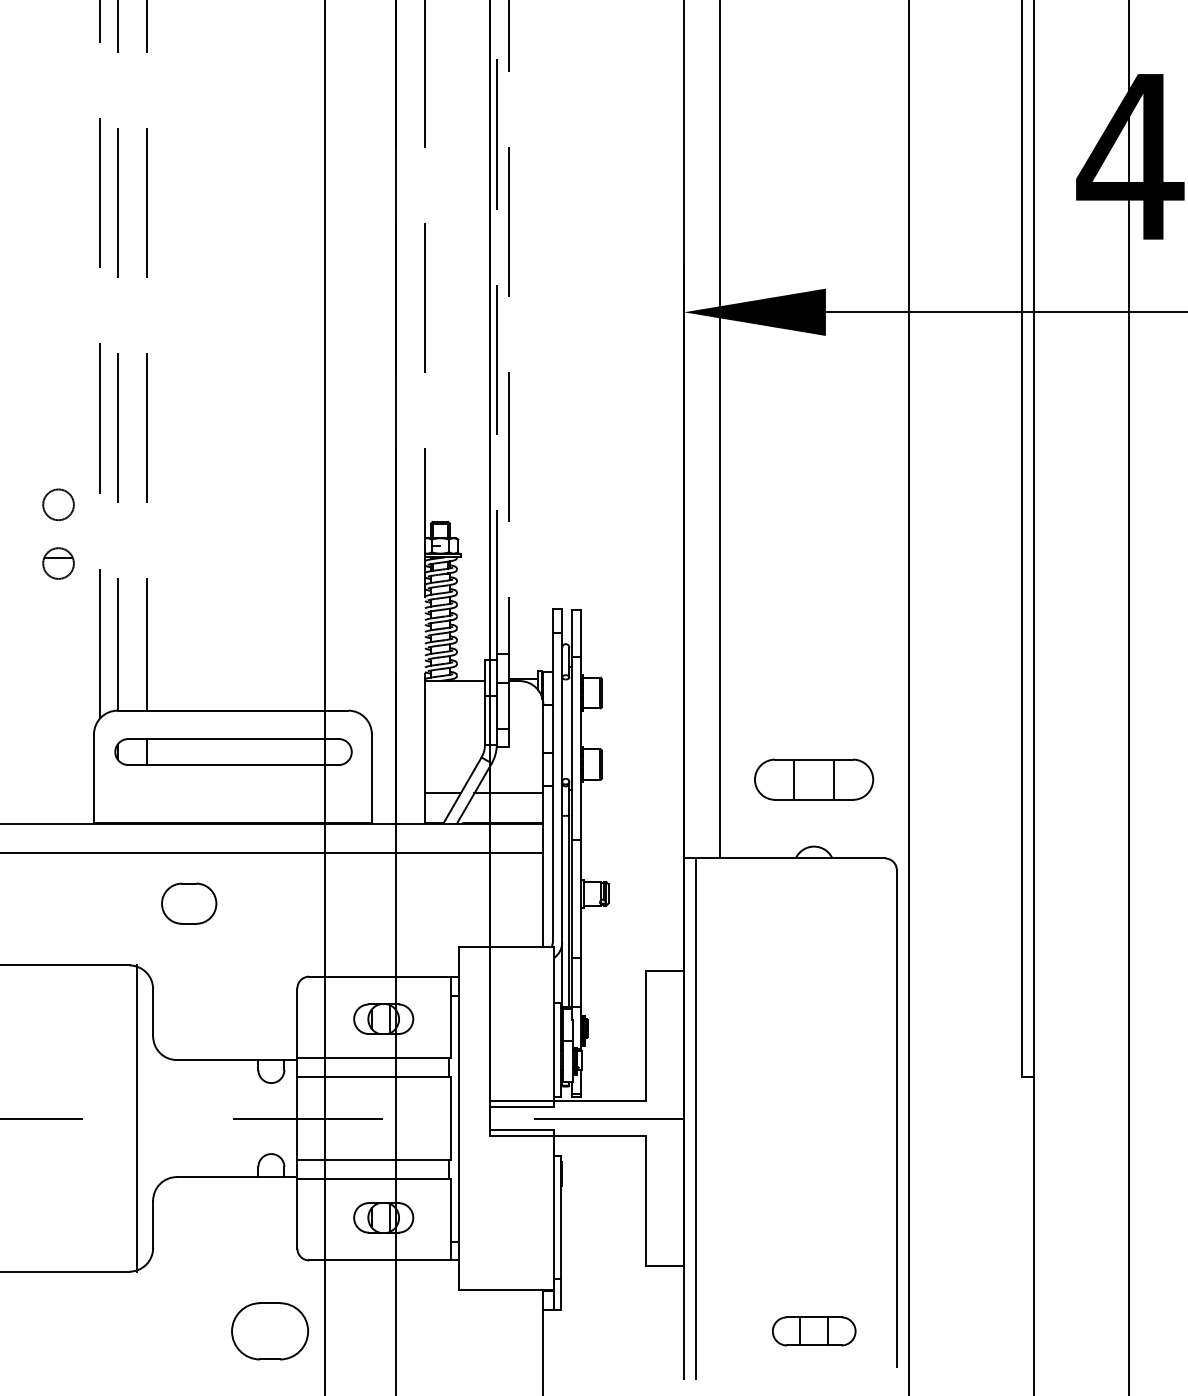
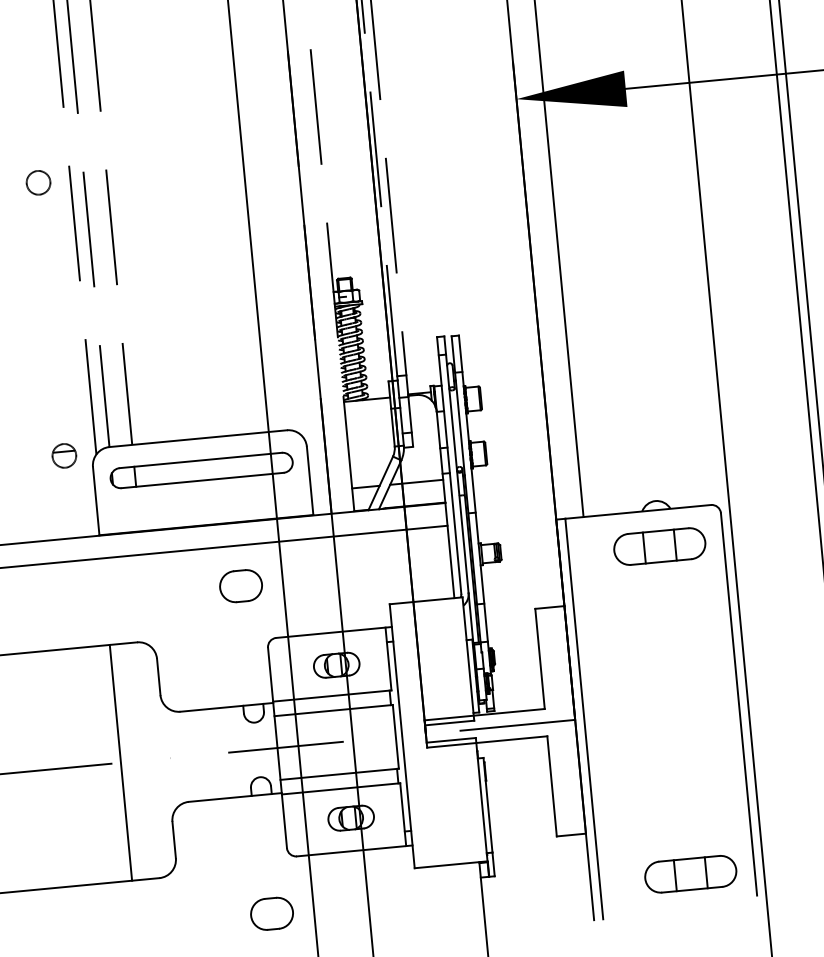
circle: (58, 504) -> (38, 182), moved
part: (58, 563) -> (64, 455), moved
part: (814, 779) -> (660, 546), moved
part: (189, 903) -> (241, 585), moved
line: (137, 1118) -> (121, 762), moved
part: (270, 1331) -> (272, 913), size x0.71
part: (814, 1331) -> (691, 874), size x1.43

